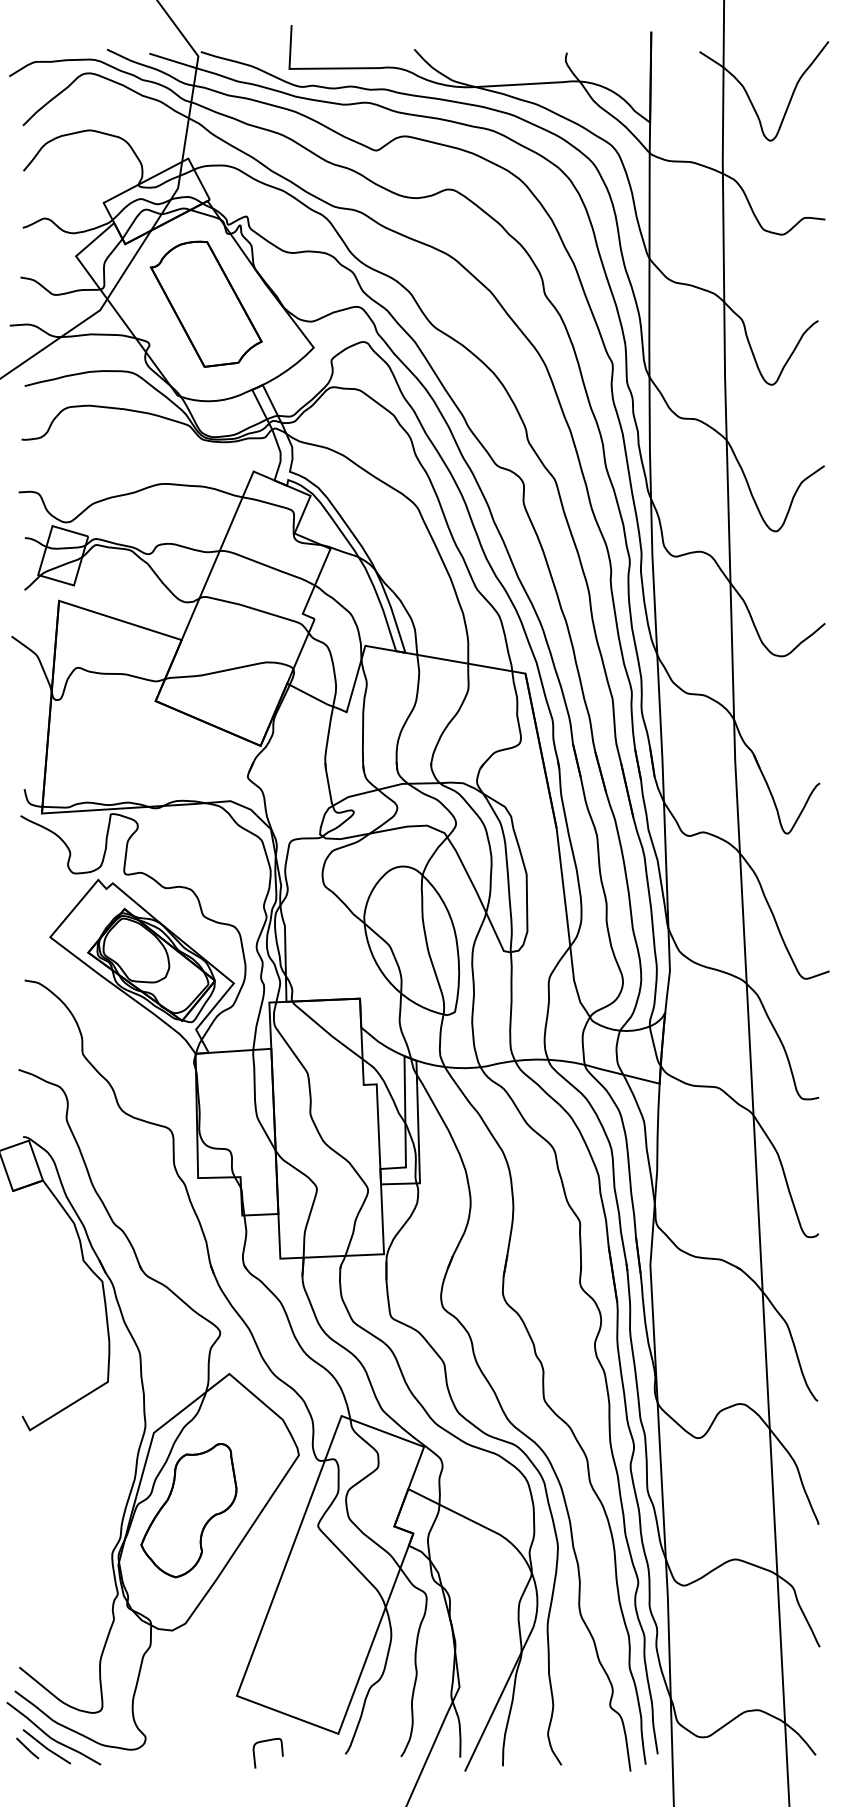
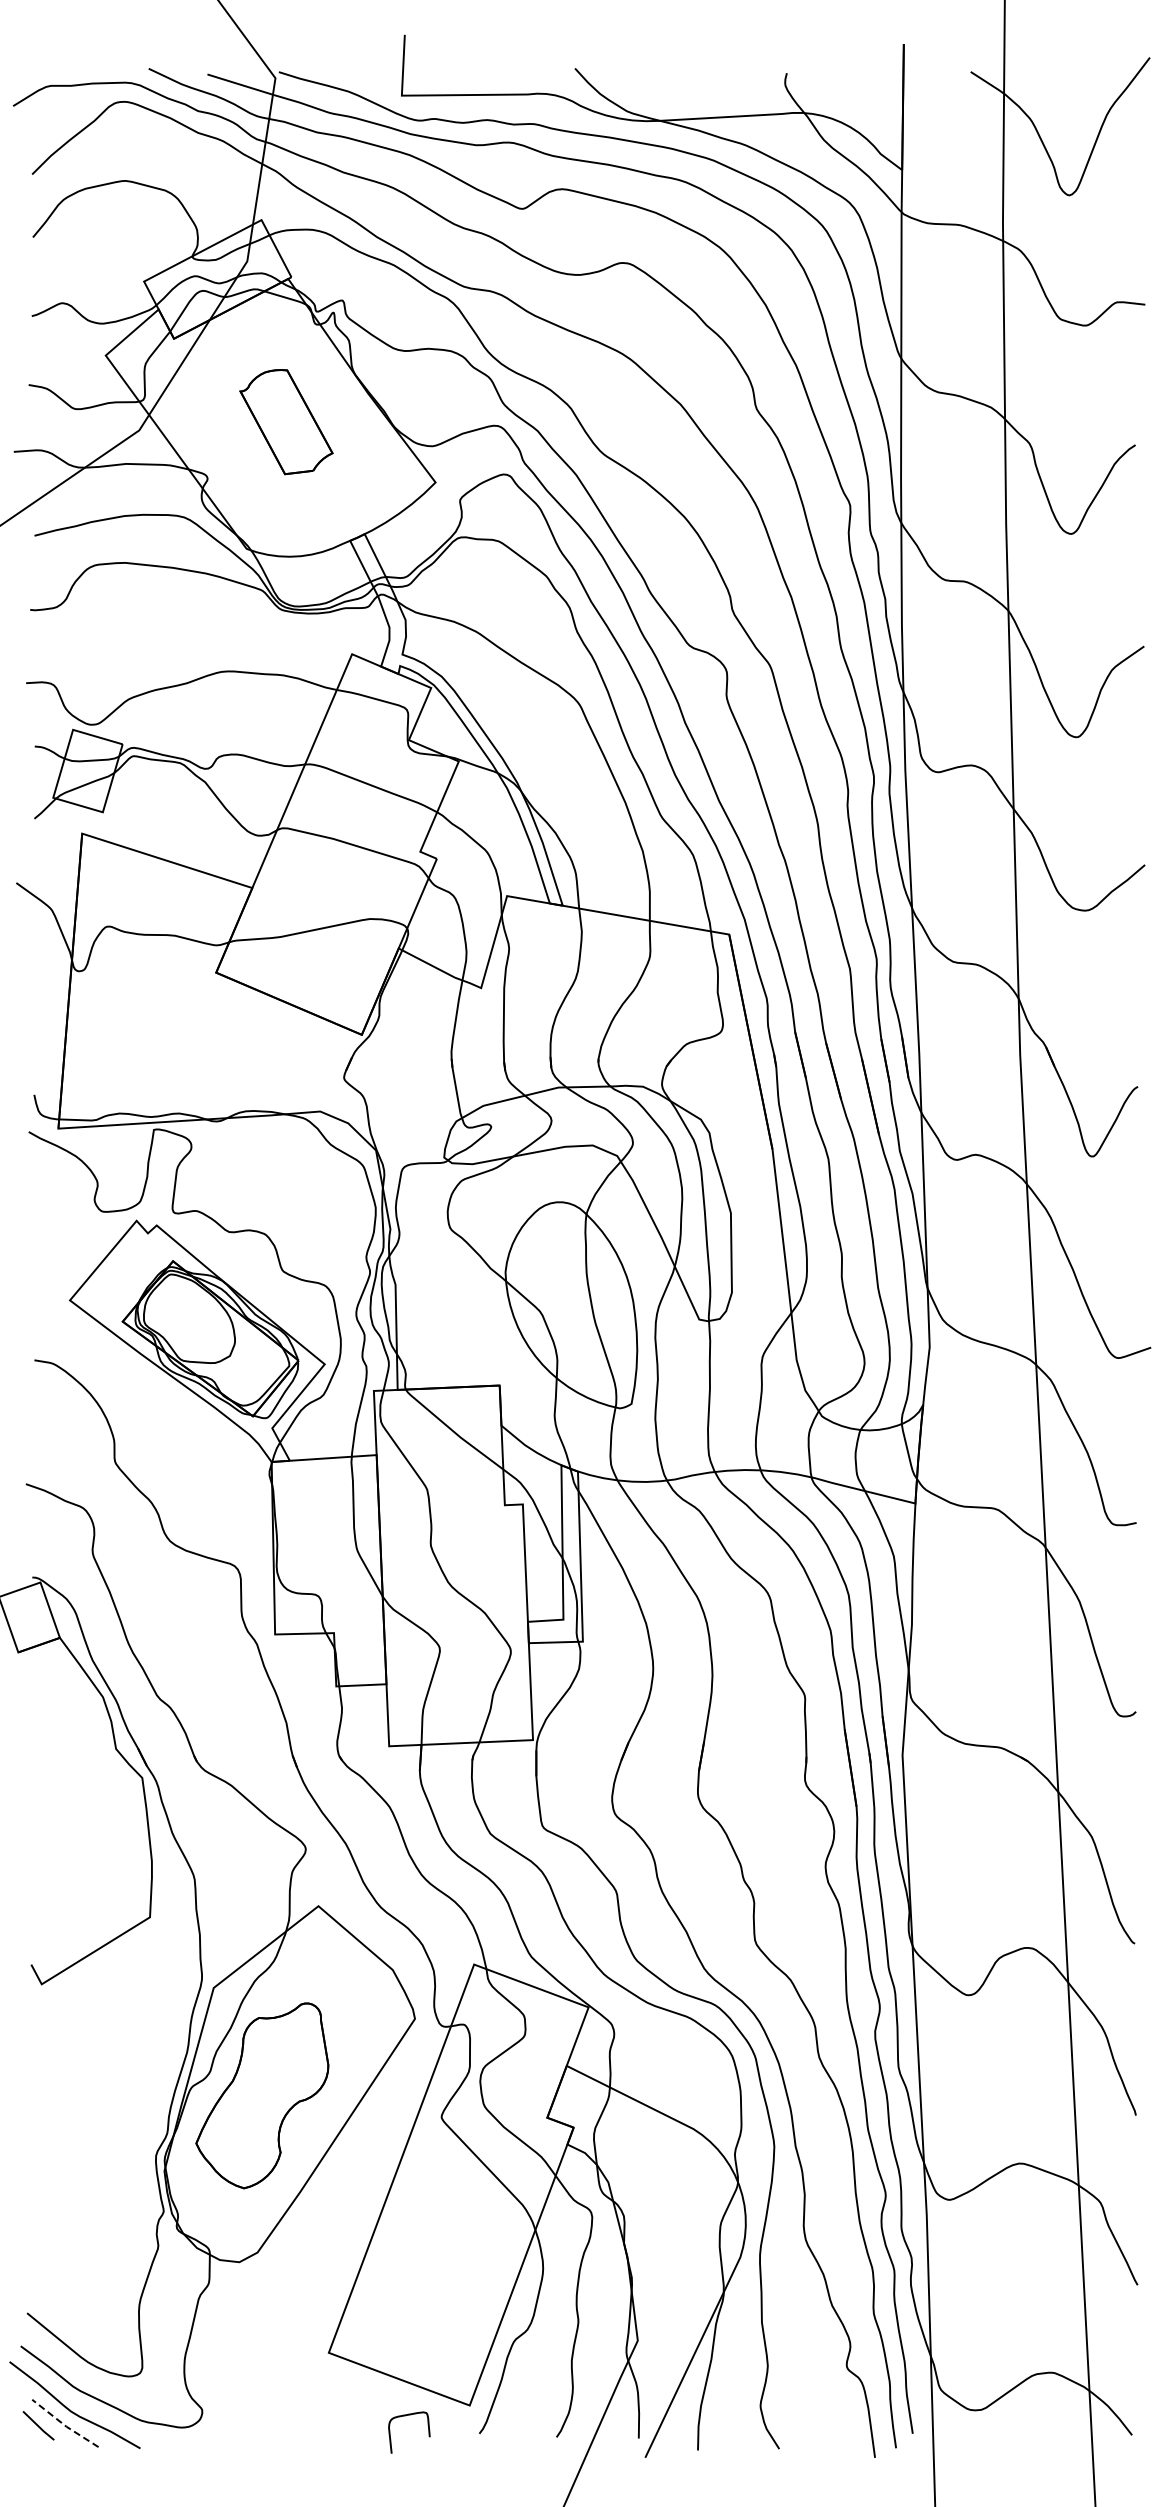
part: (206, 303) -> (286, 421), size x0.6
curve: (265, 1741) -> (405, 2416), moved
line: (46, 1747) -> (64, 2424), solid -> dashed

